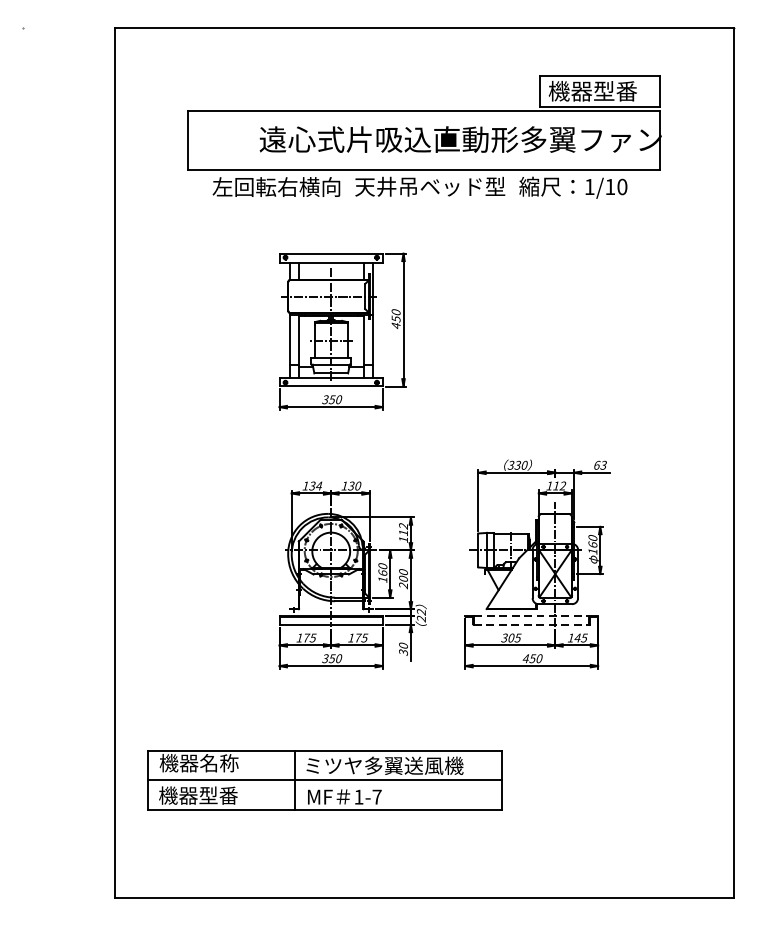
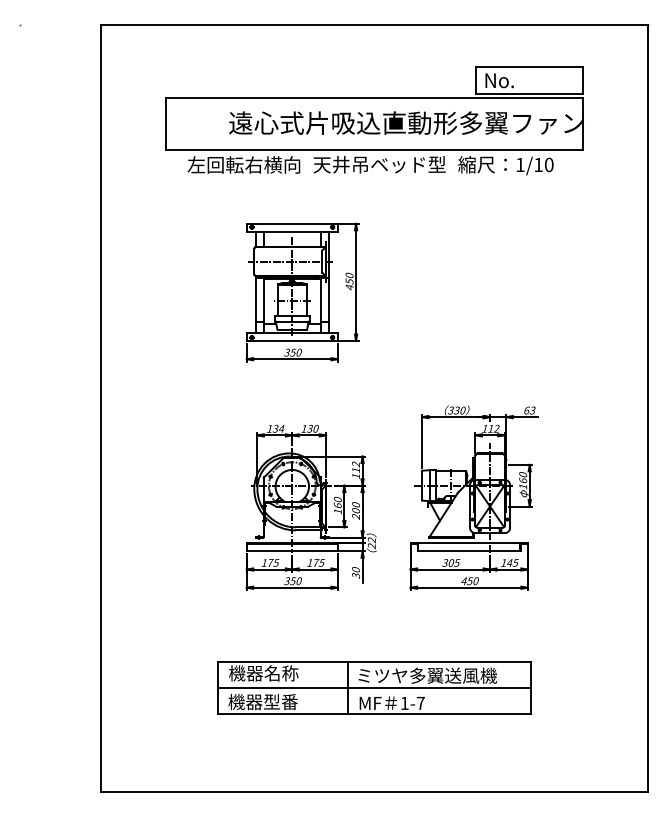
text: (593, 91) -> (523, 80), 機器型番 -> No.
line: (532, 615) -> (469, 543), dashed -> solid
line: (532, 625) -> (469, 551), dashed -> solid
part: (324, 779) -> (374, 687), moved

